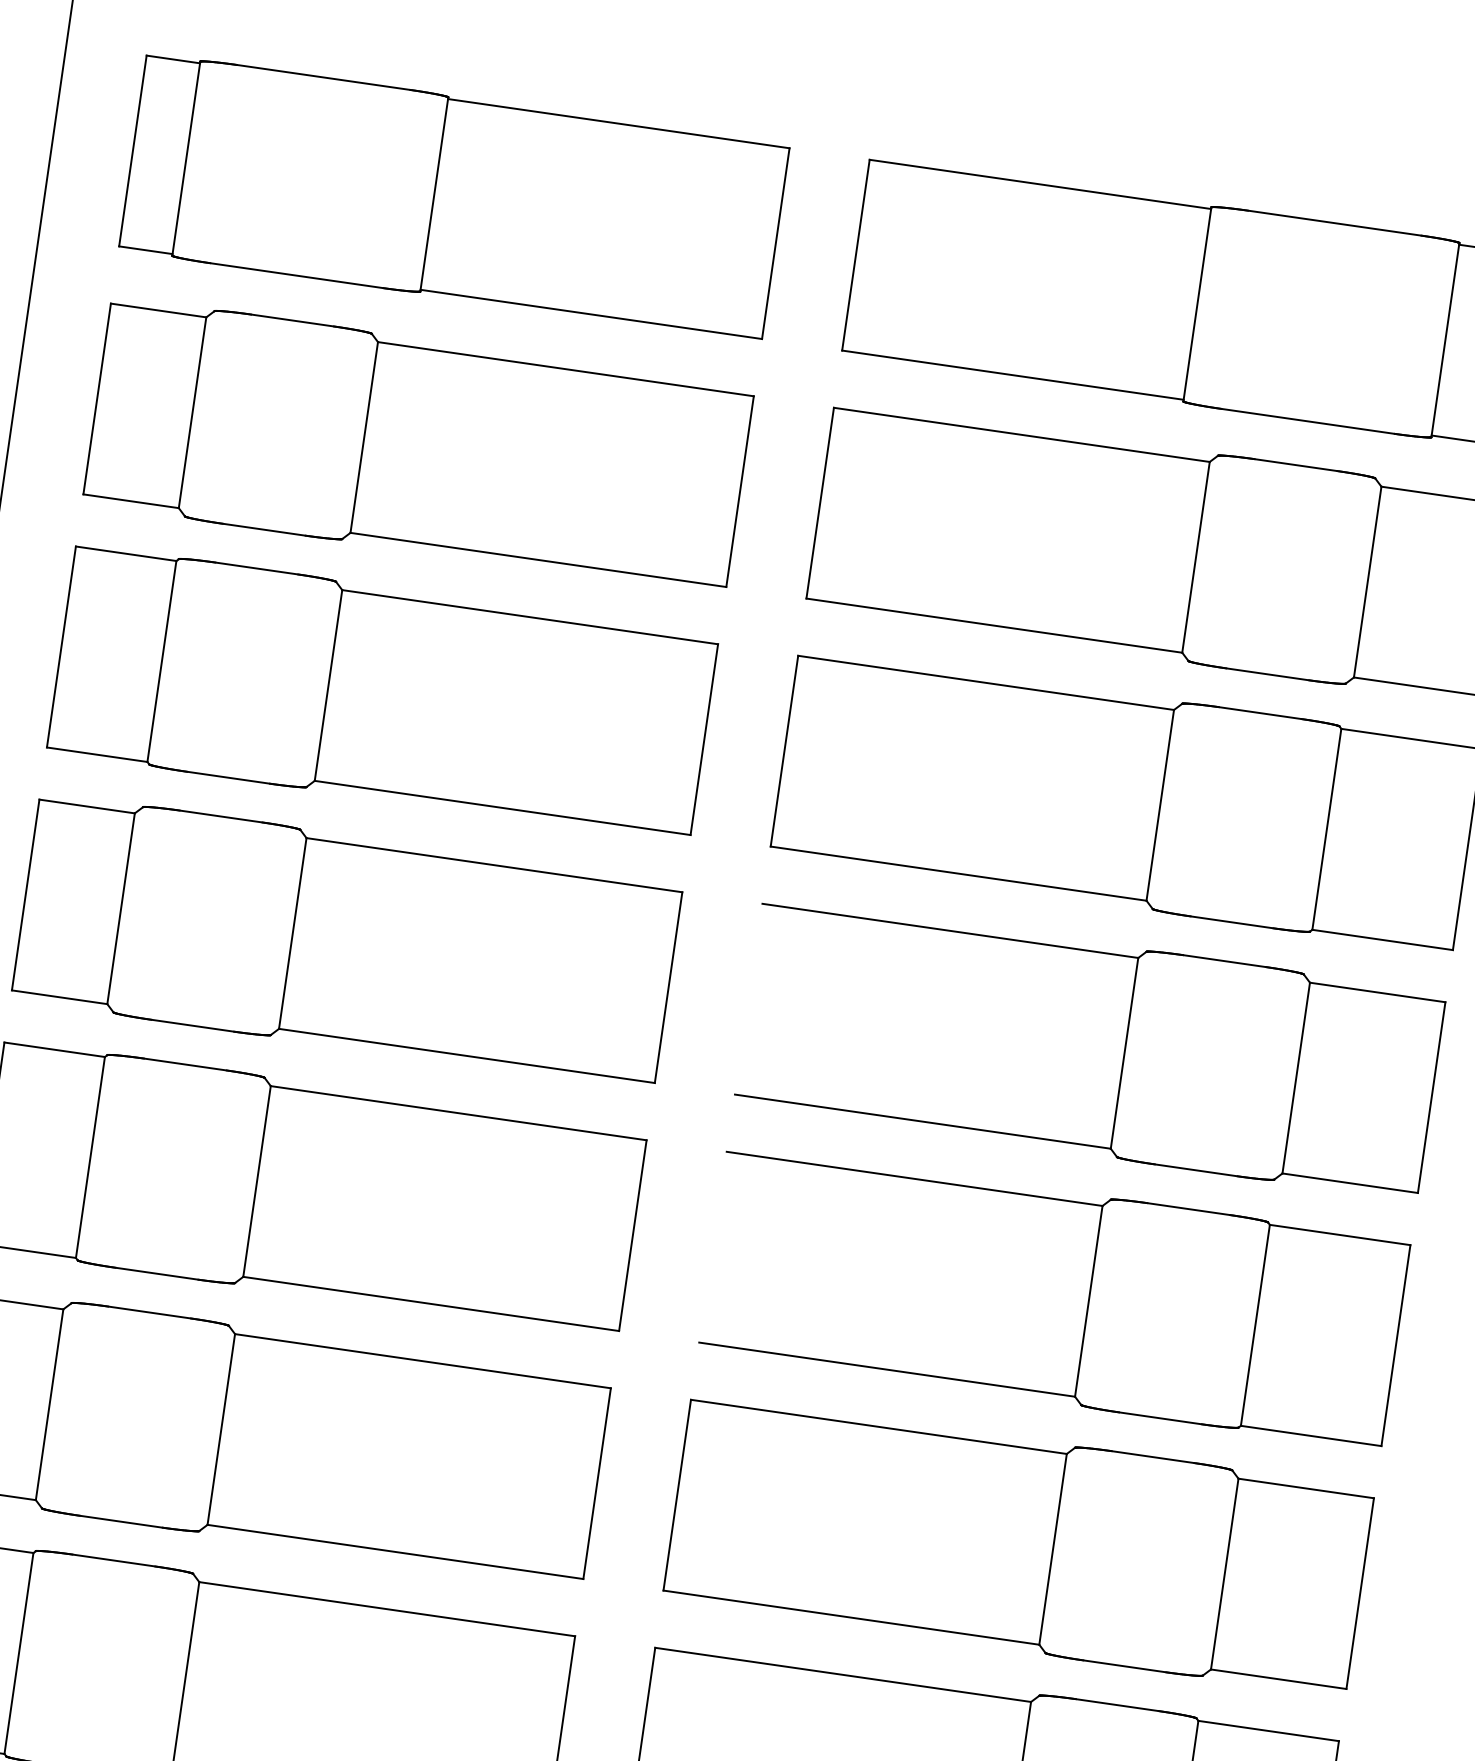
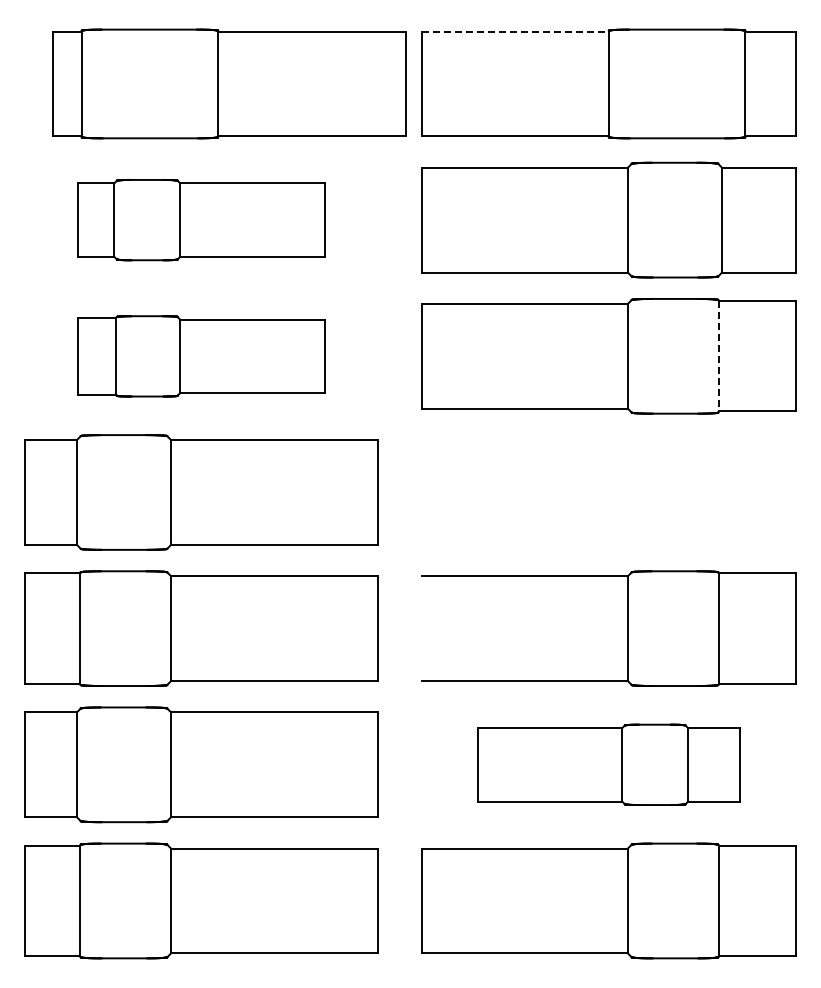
line: (1040, 184) -> (515, 31), solid -> dashed
part: (455, 196) -> (229, 83), moved
part: (419, 444) -> (201, 219), size x0.7
part: (383, 693) -> (201, 356), size x0.7
line: (1327, 829) -> (719, 356), solid -> dashed
part: (1123, 1053) -> (627, 492), removed
part: (1017, 1543) -> (608, 764), size x0.7

